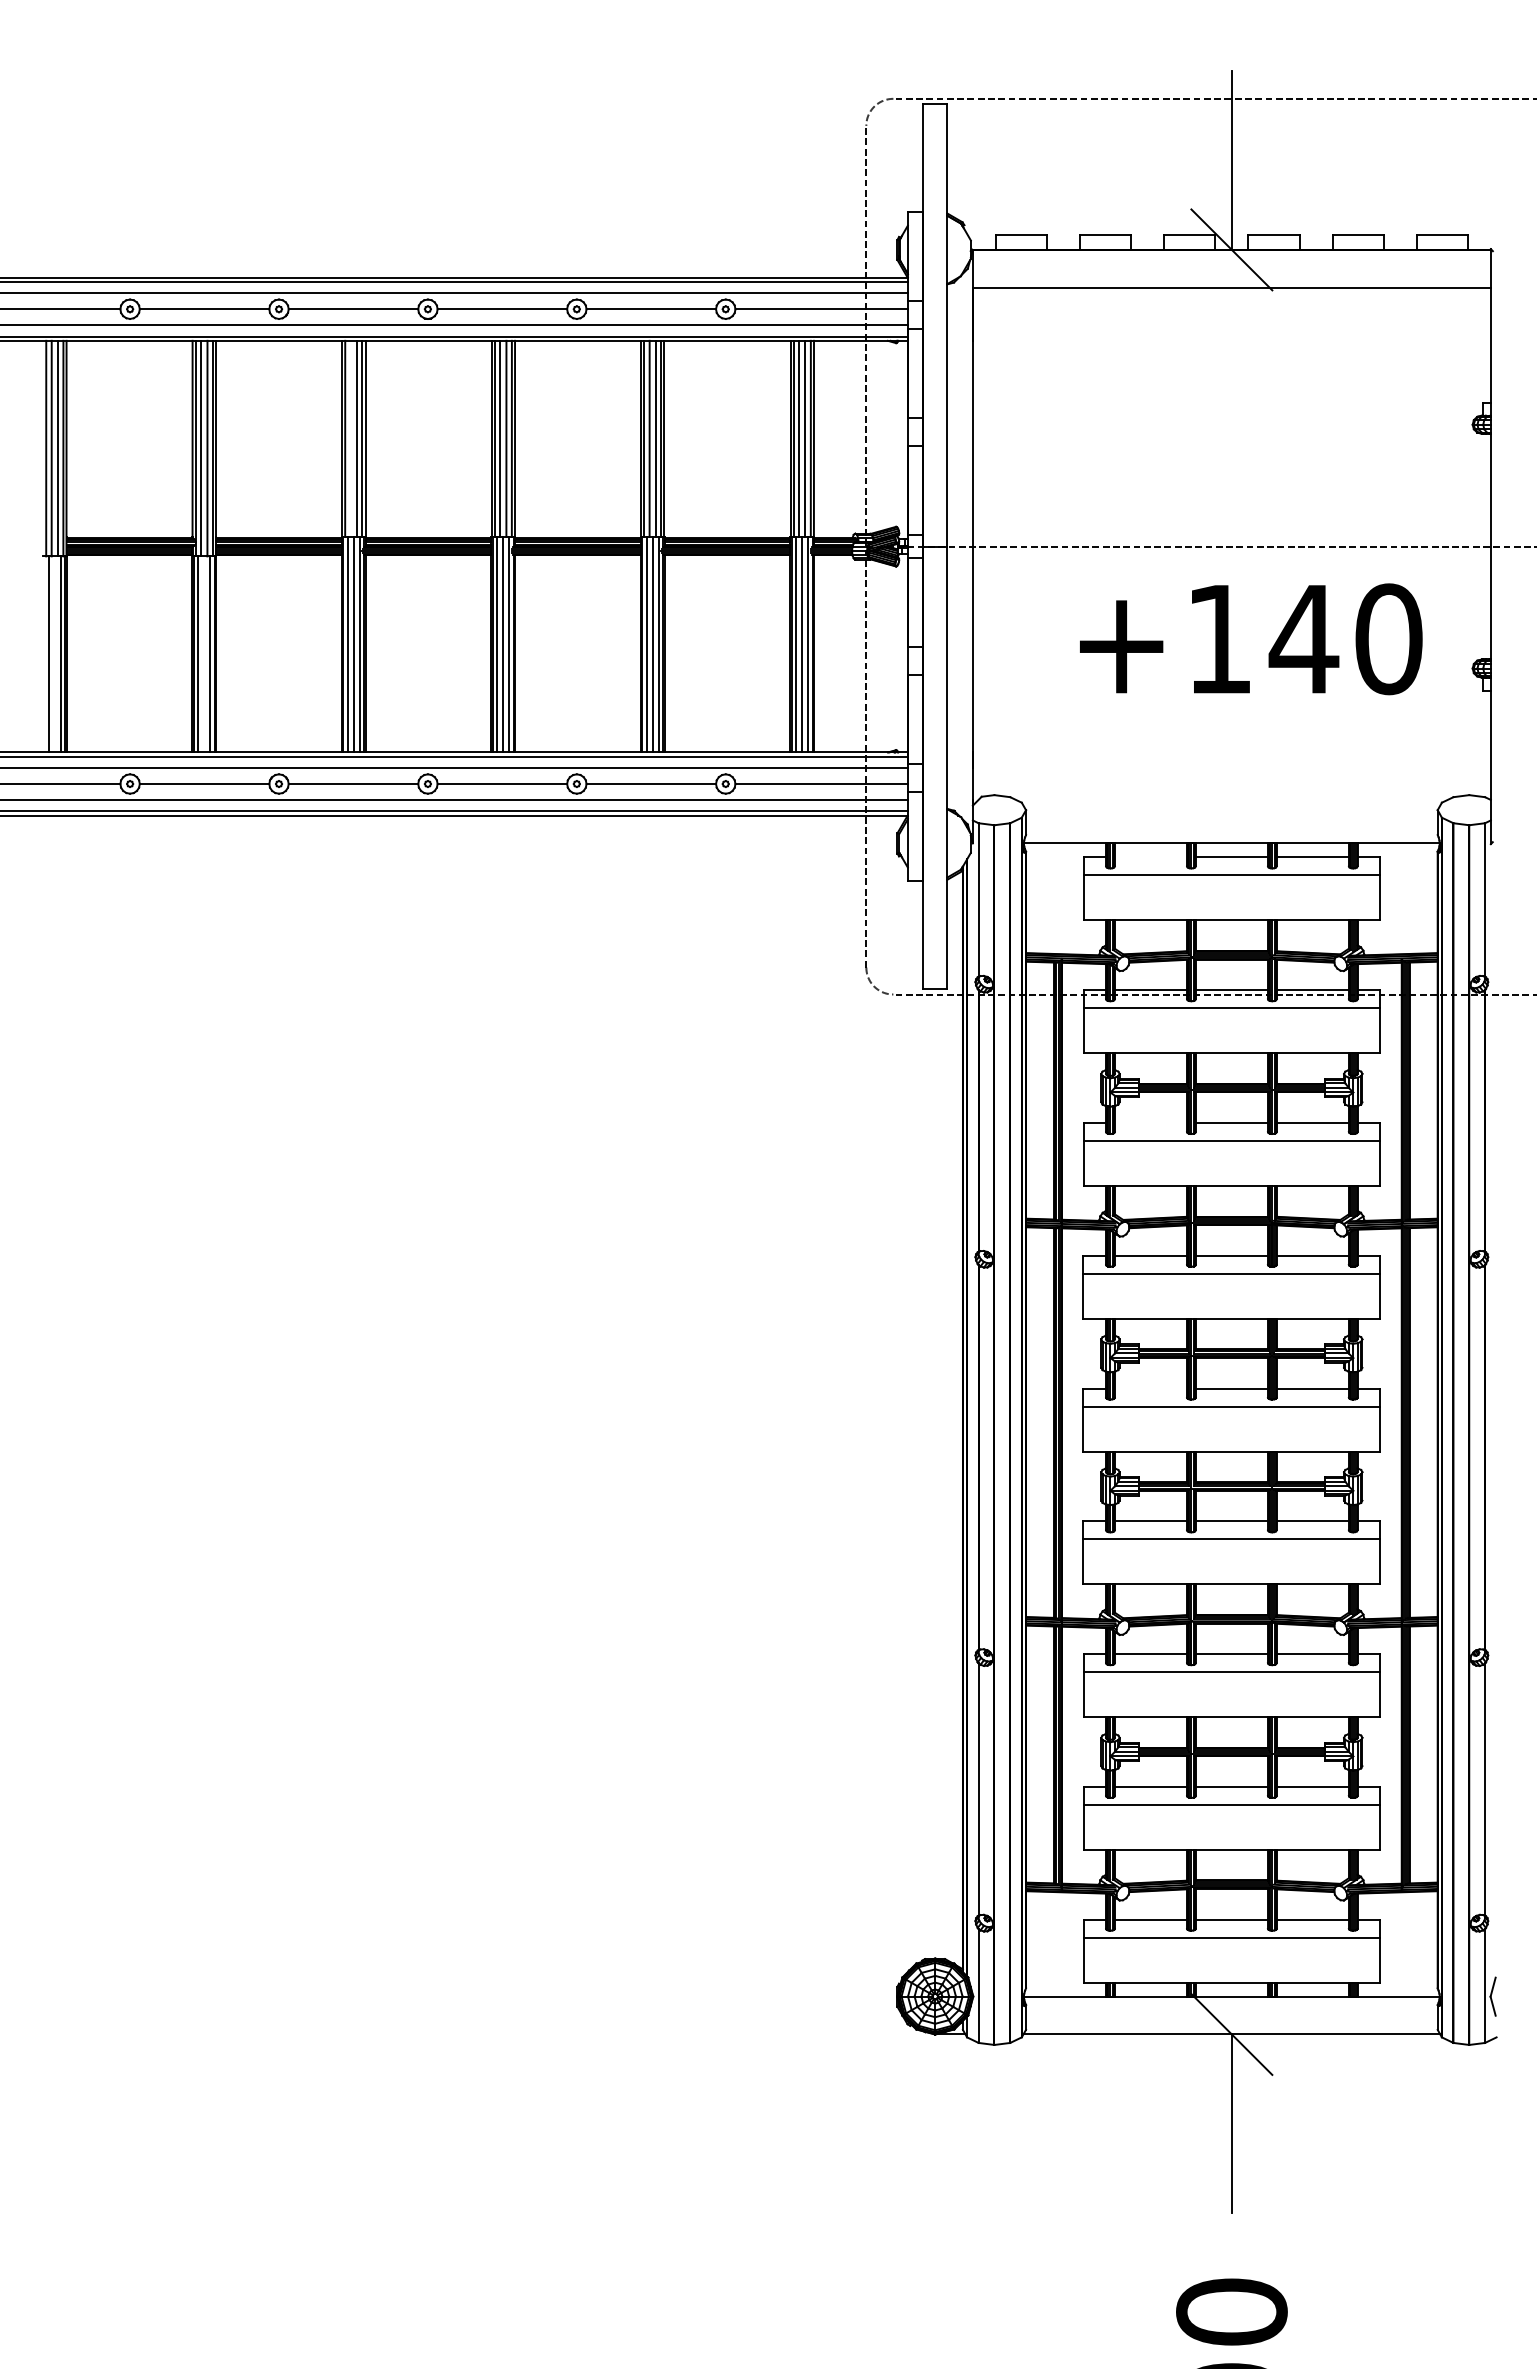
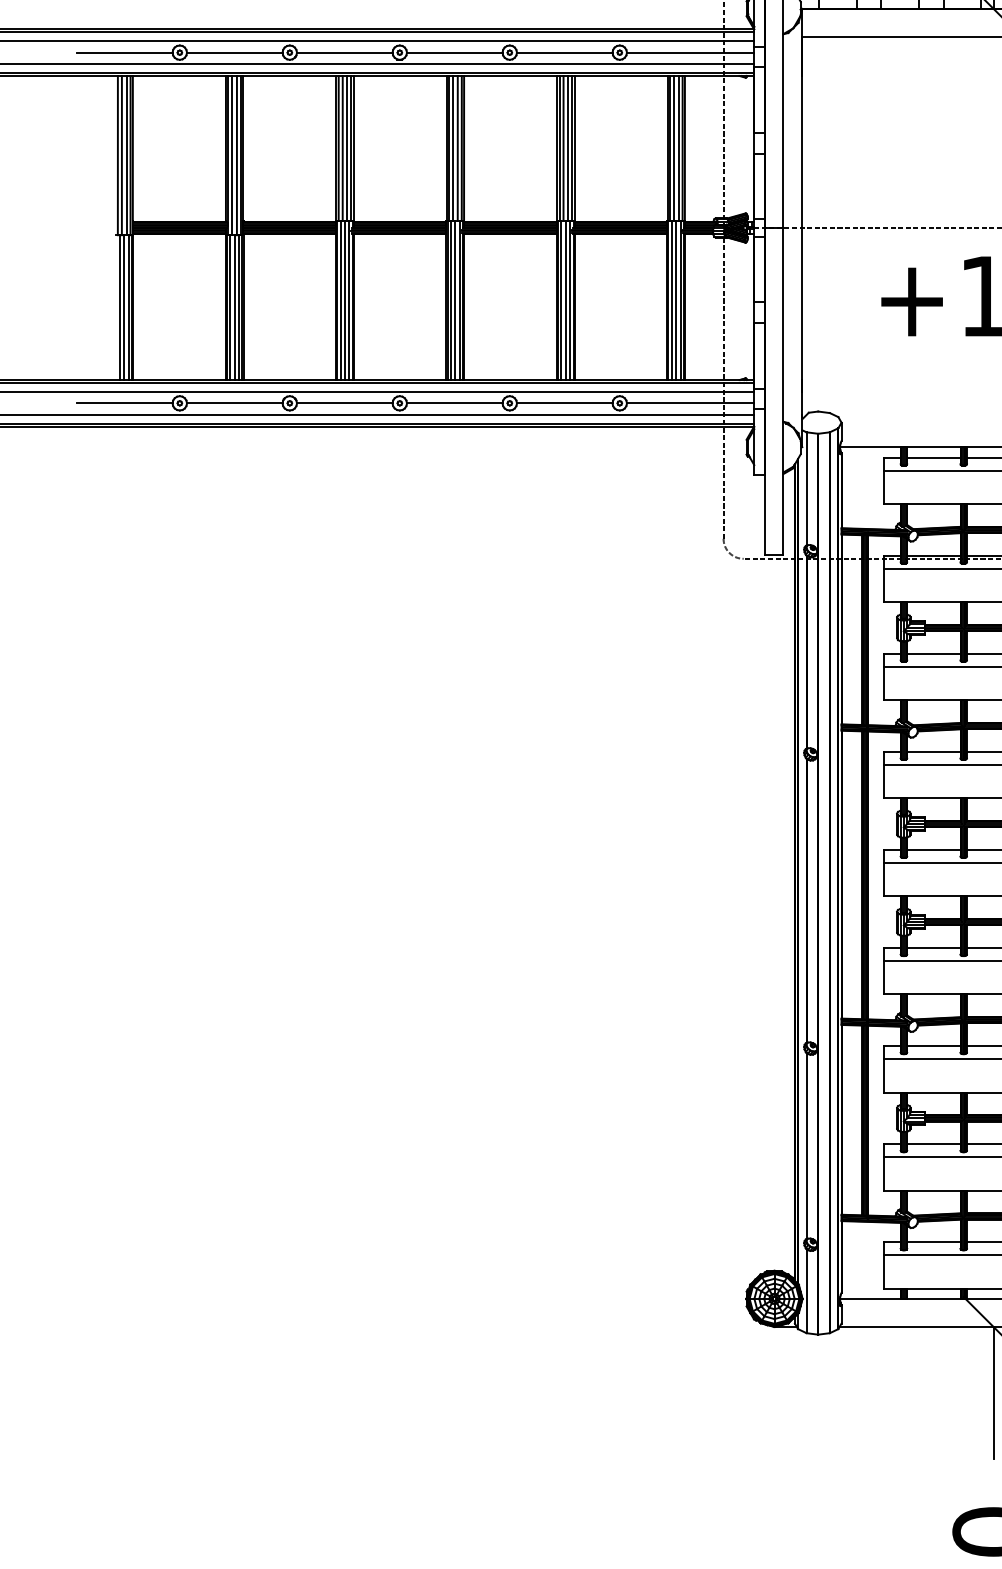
line: (350, 438) -> (342, 148), added
line: (54, 654) -> (123, 307), added
line: (204, 654) -> (234, 307), added
line: (1150, 857) -> (933, 457), added
line: (1150, 1122) -> (933, 653), added
line: (1150, 1388) -> (933, 849), added

